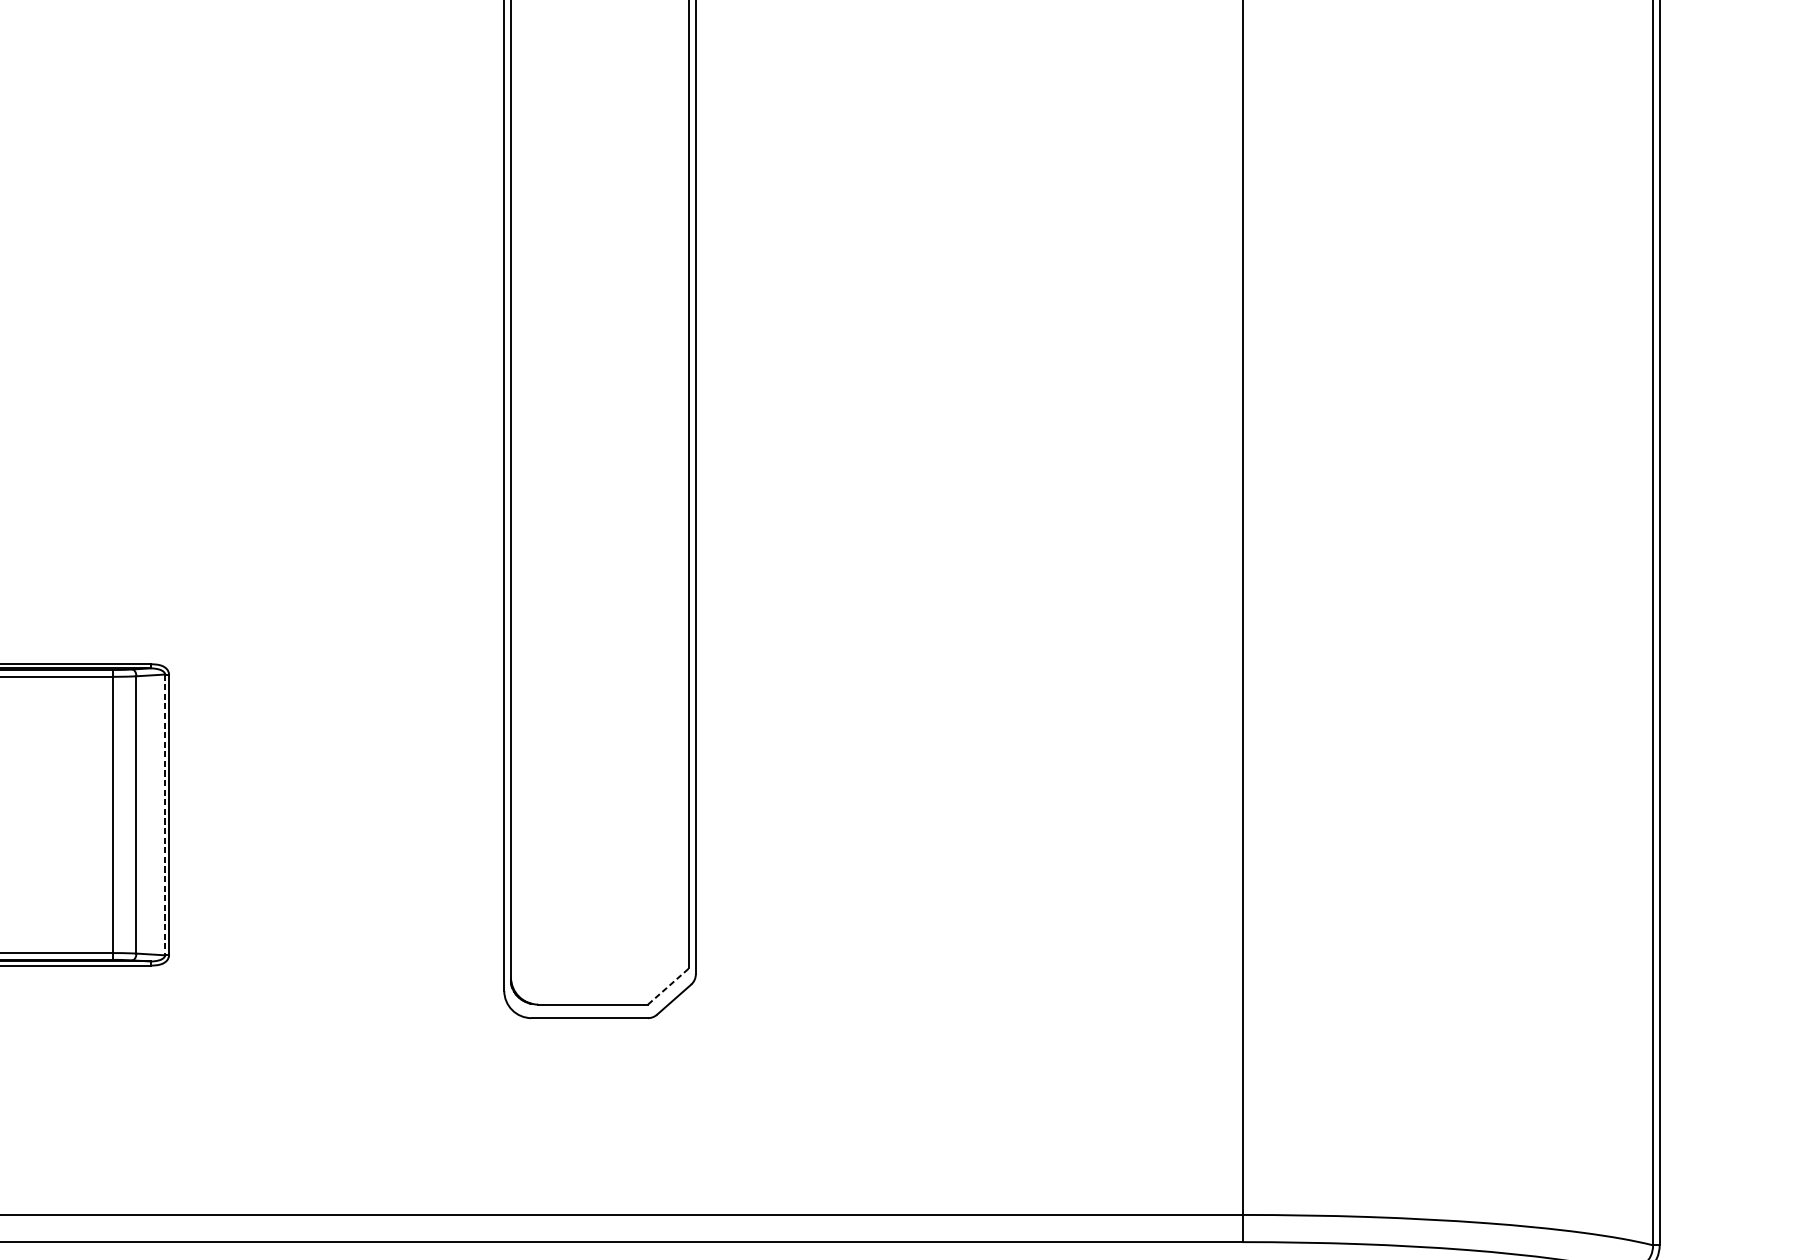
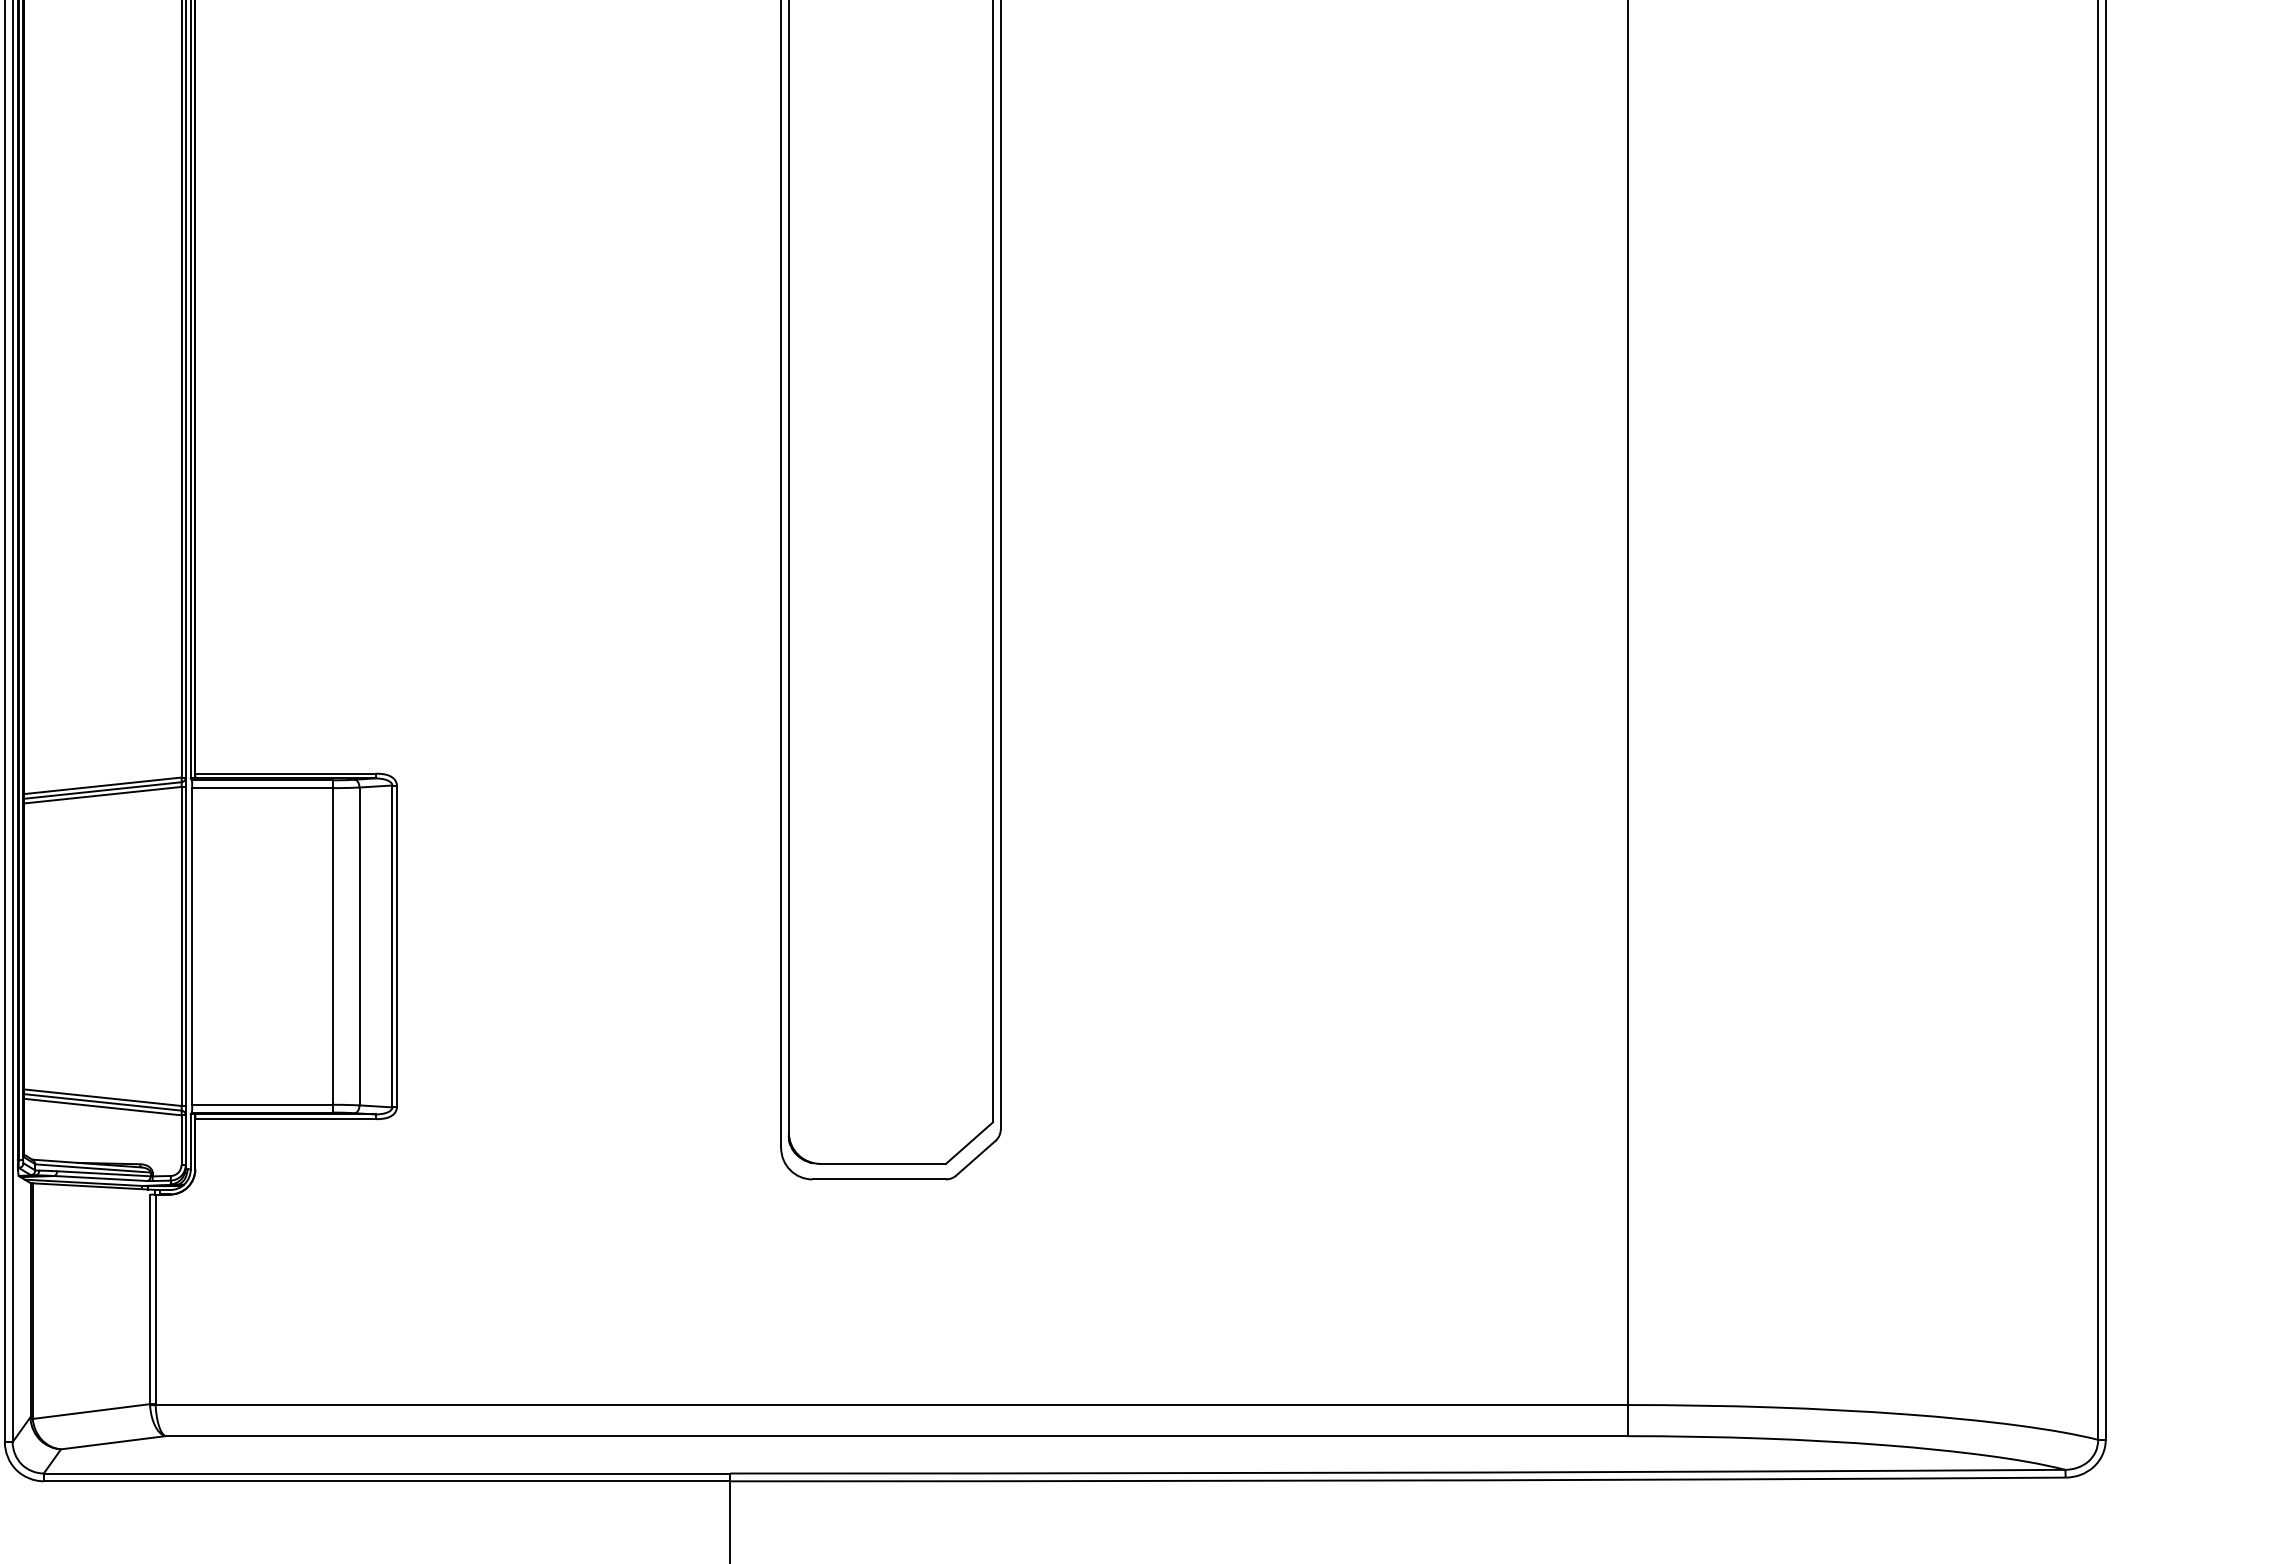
line: (165, 814) -> (392, 946), dashed -> solid
line: (668, 985) -> (969, 1142), dashed -> solid

